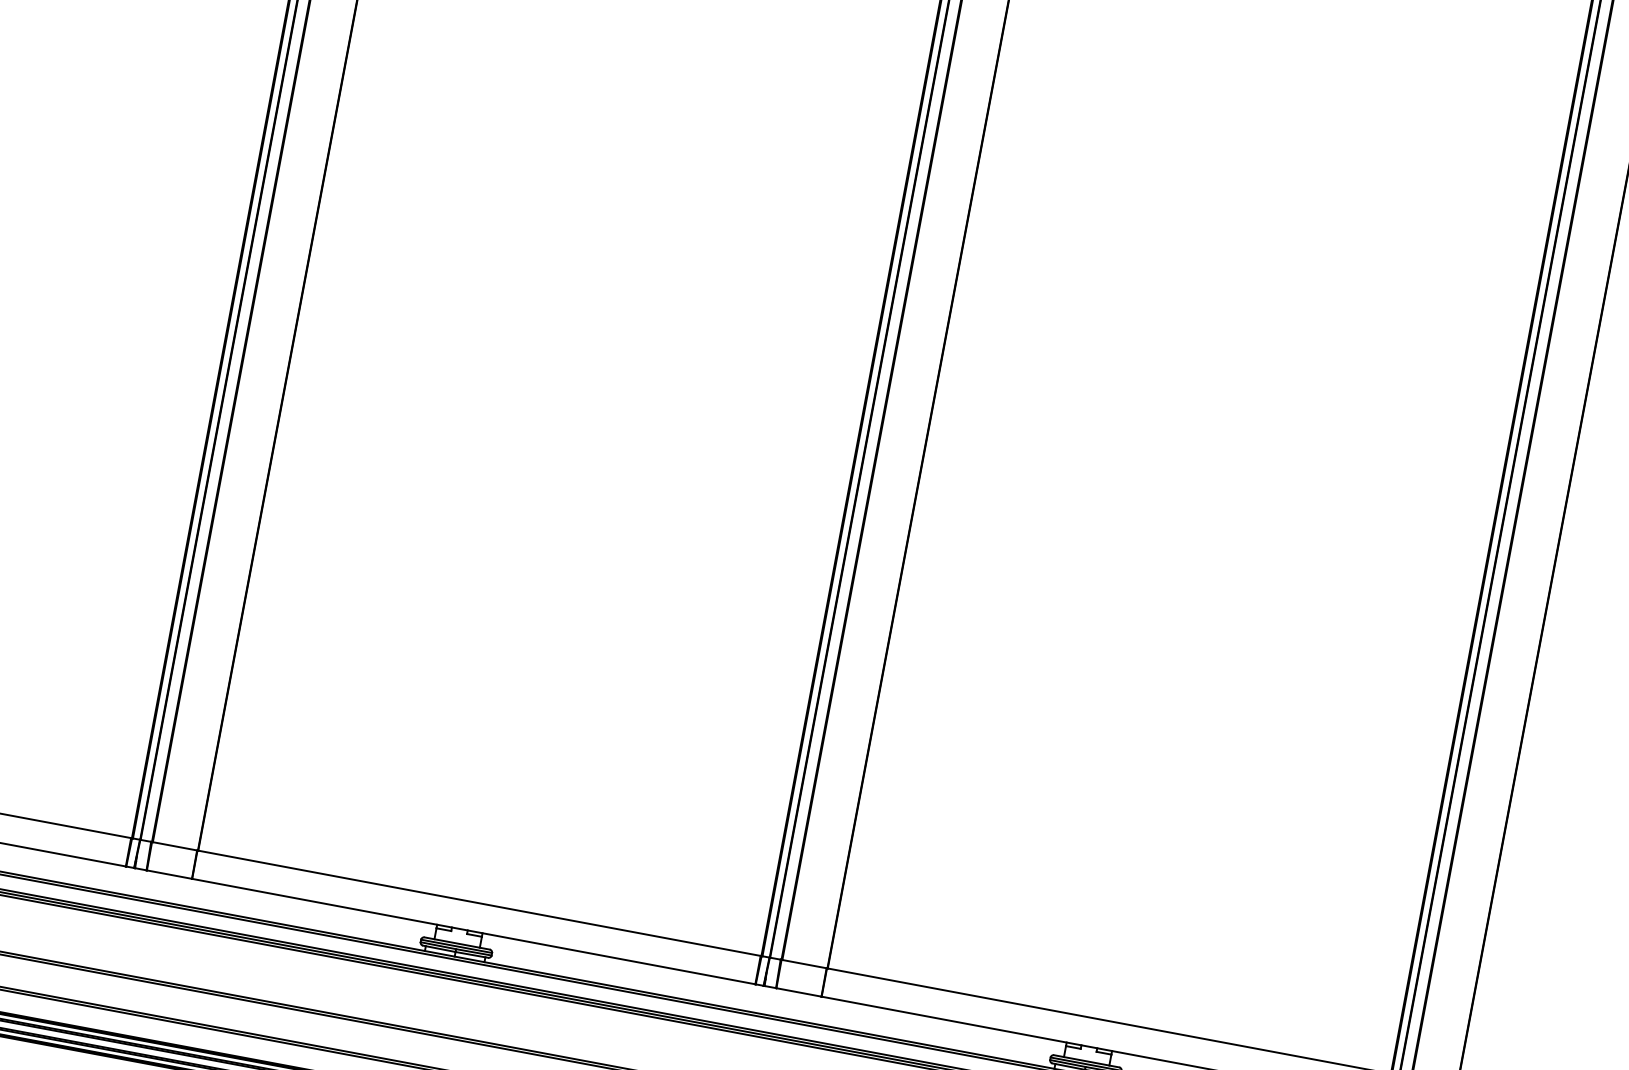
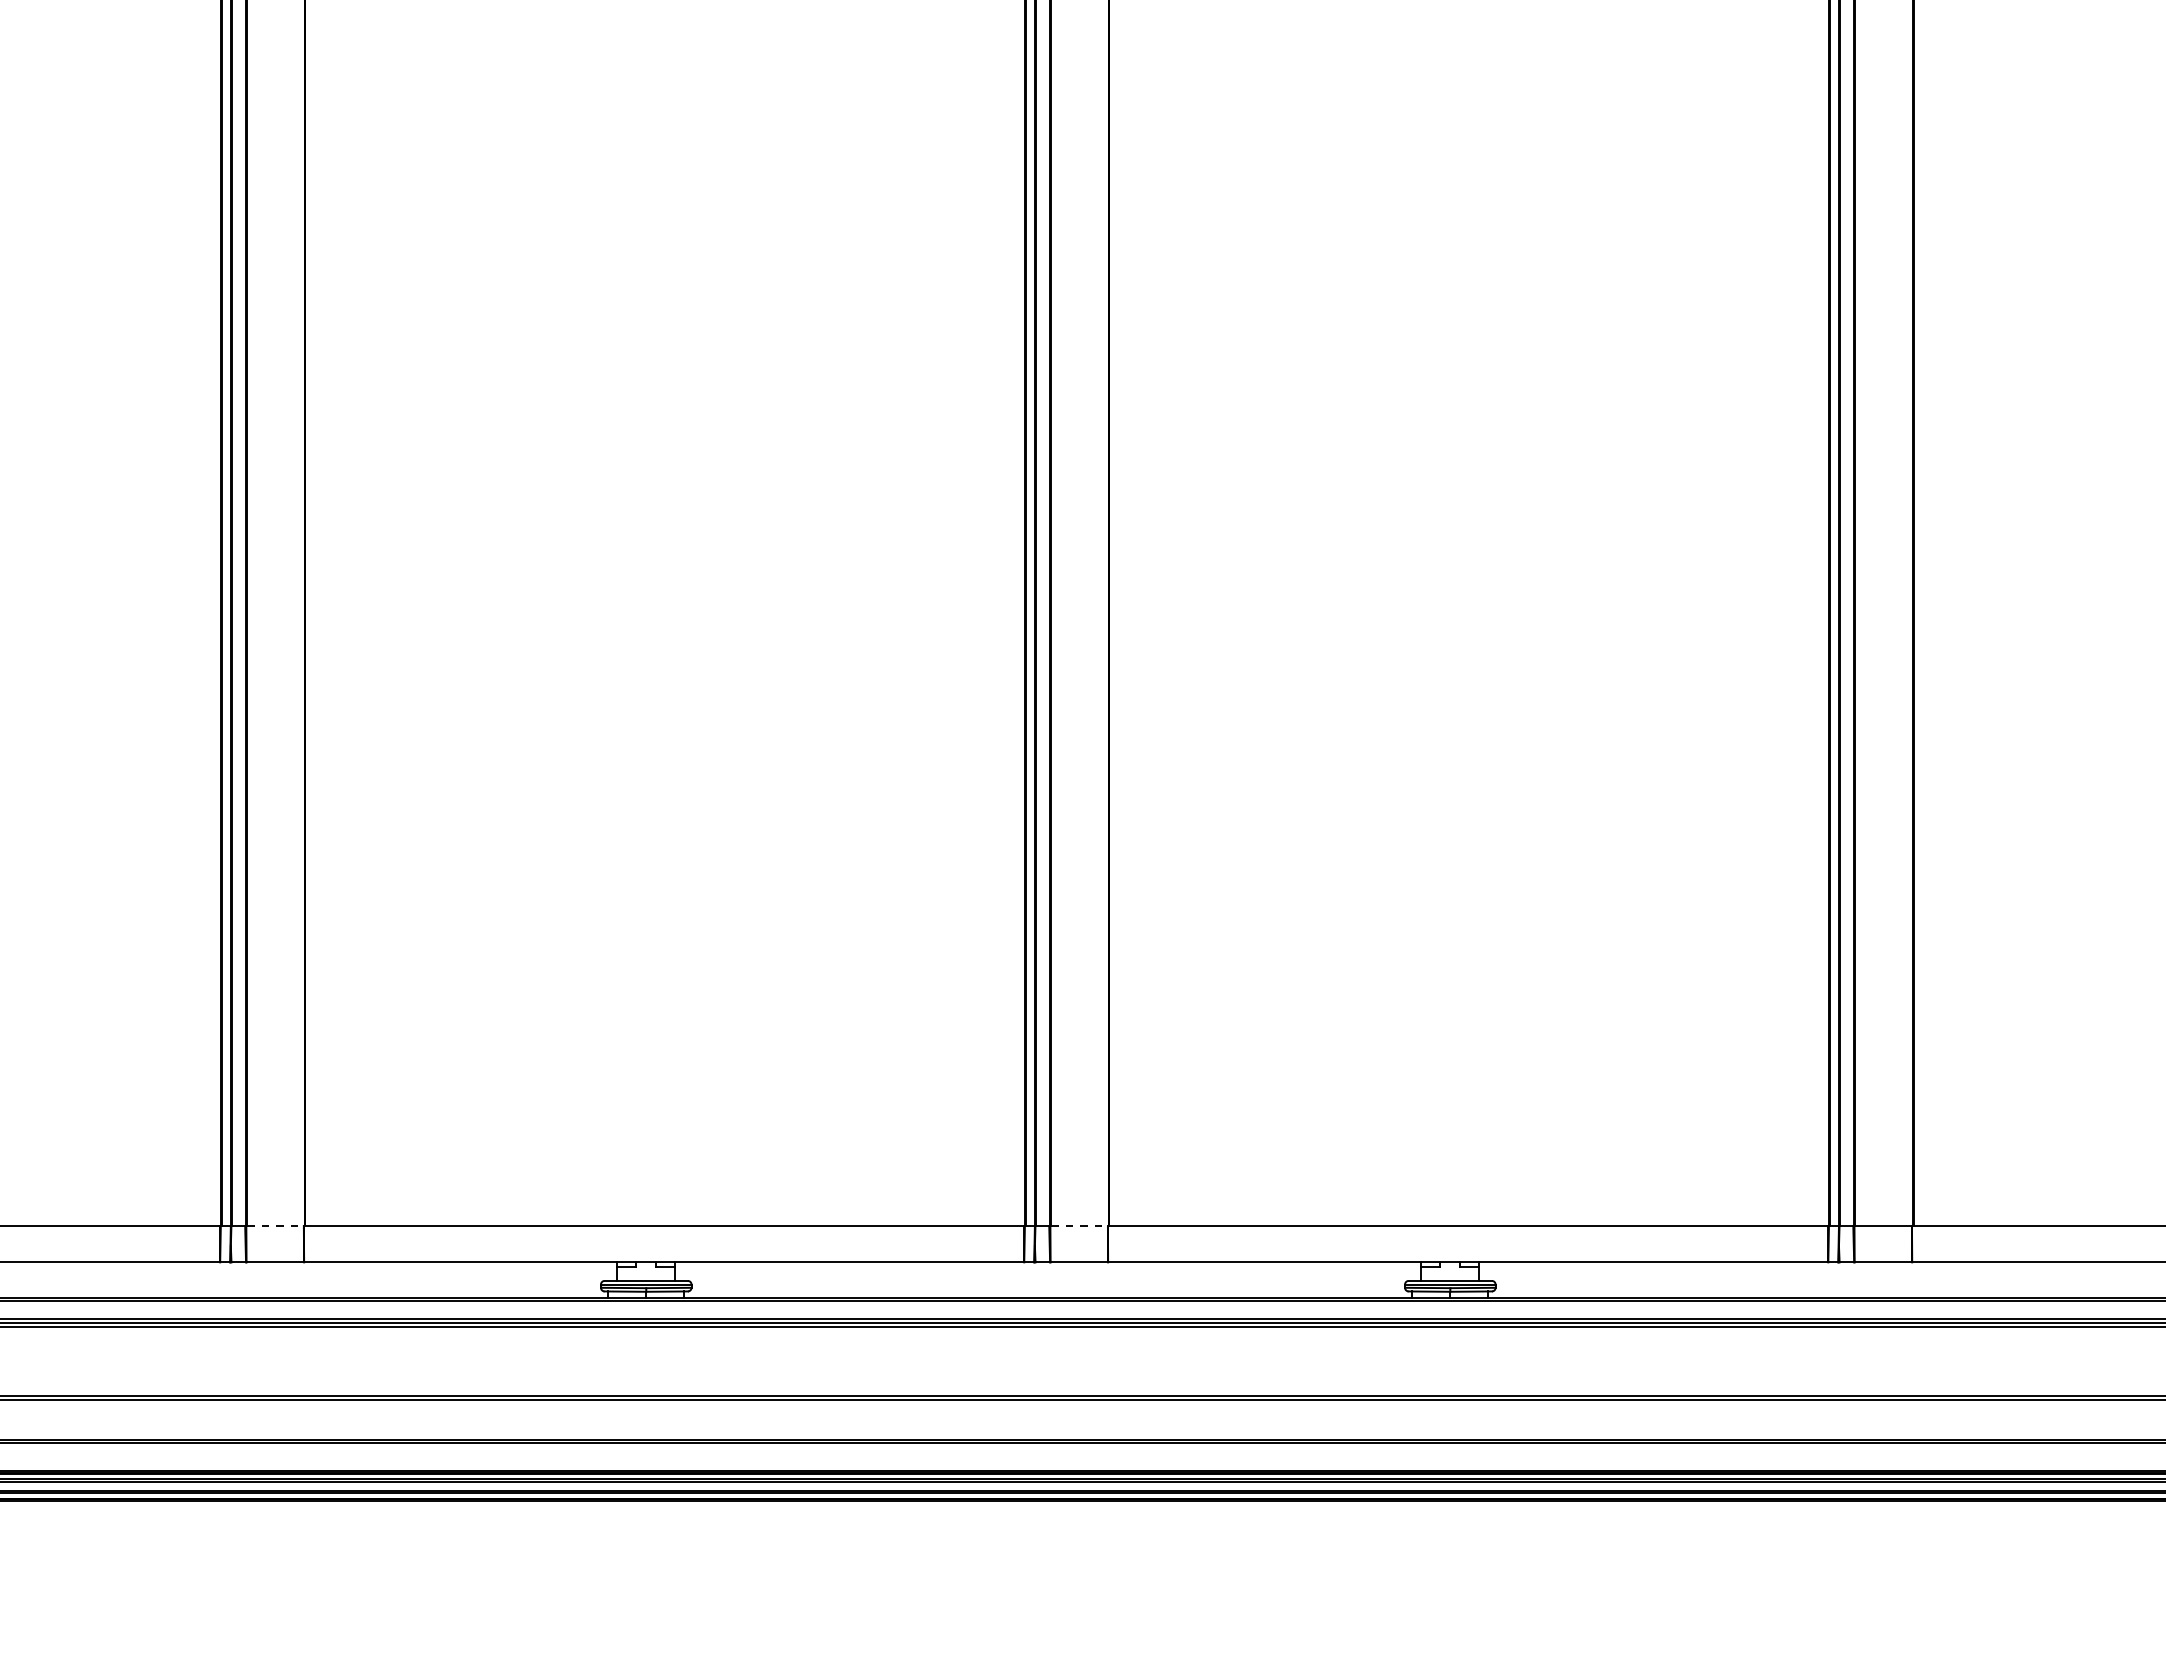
line: (175, 846) -> (276, 1226), solid -> dashed
line: (805, 964) -> (1080, 1226), solid -> dashed

